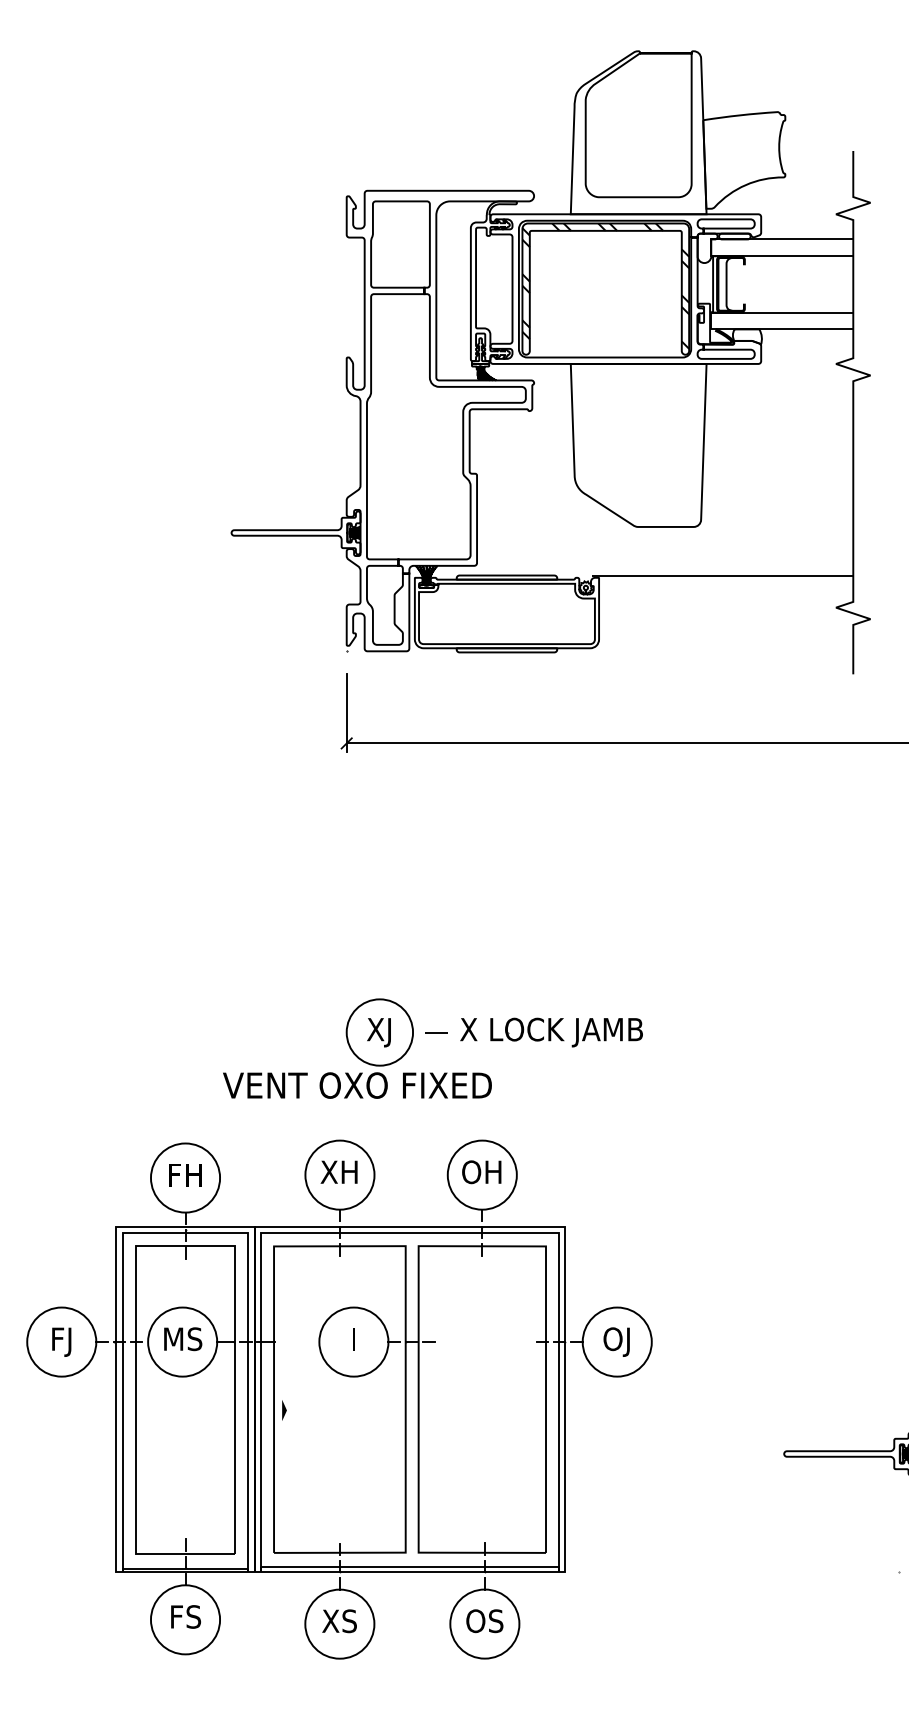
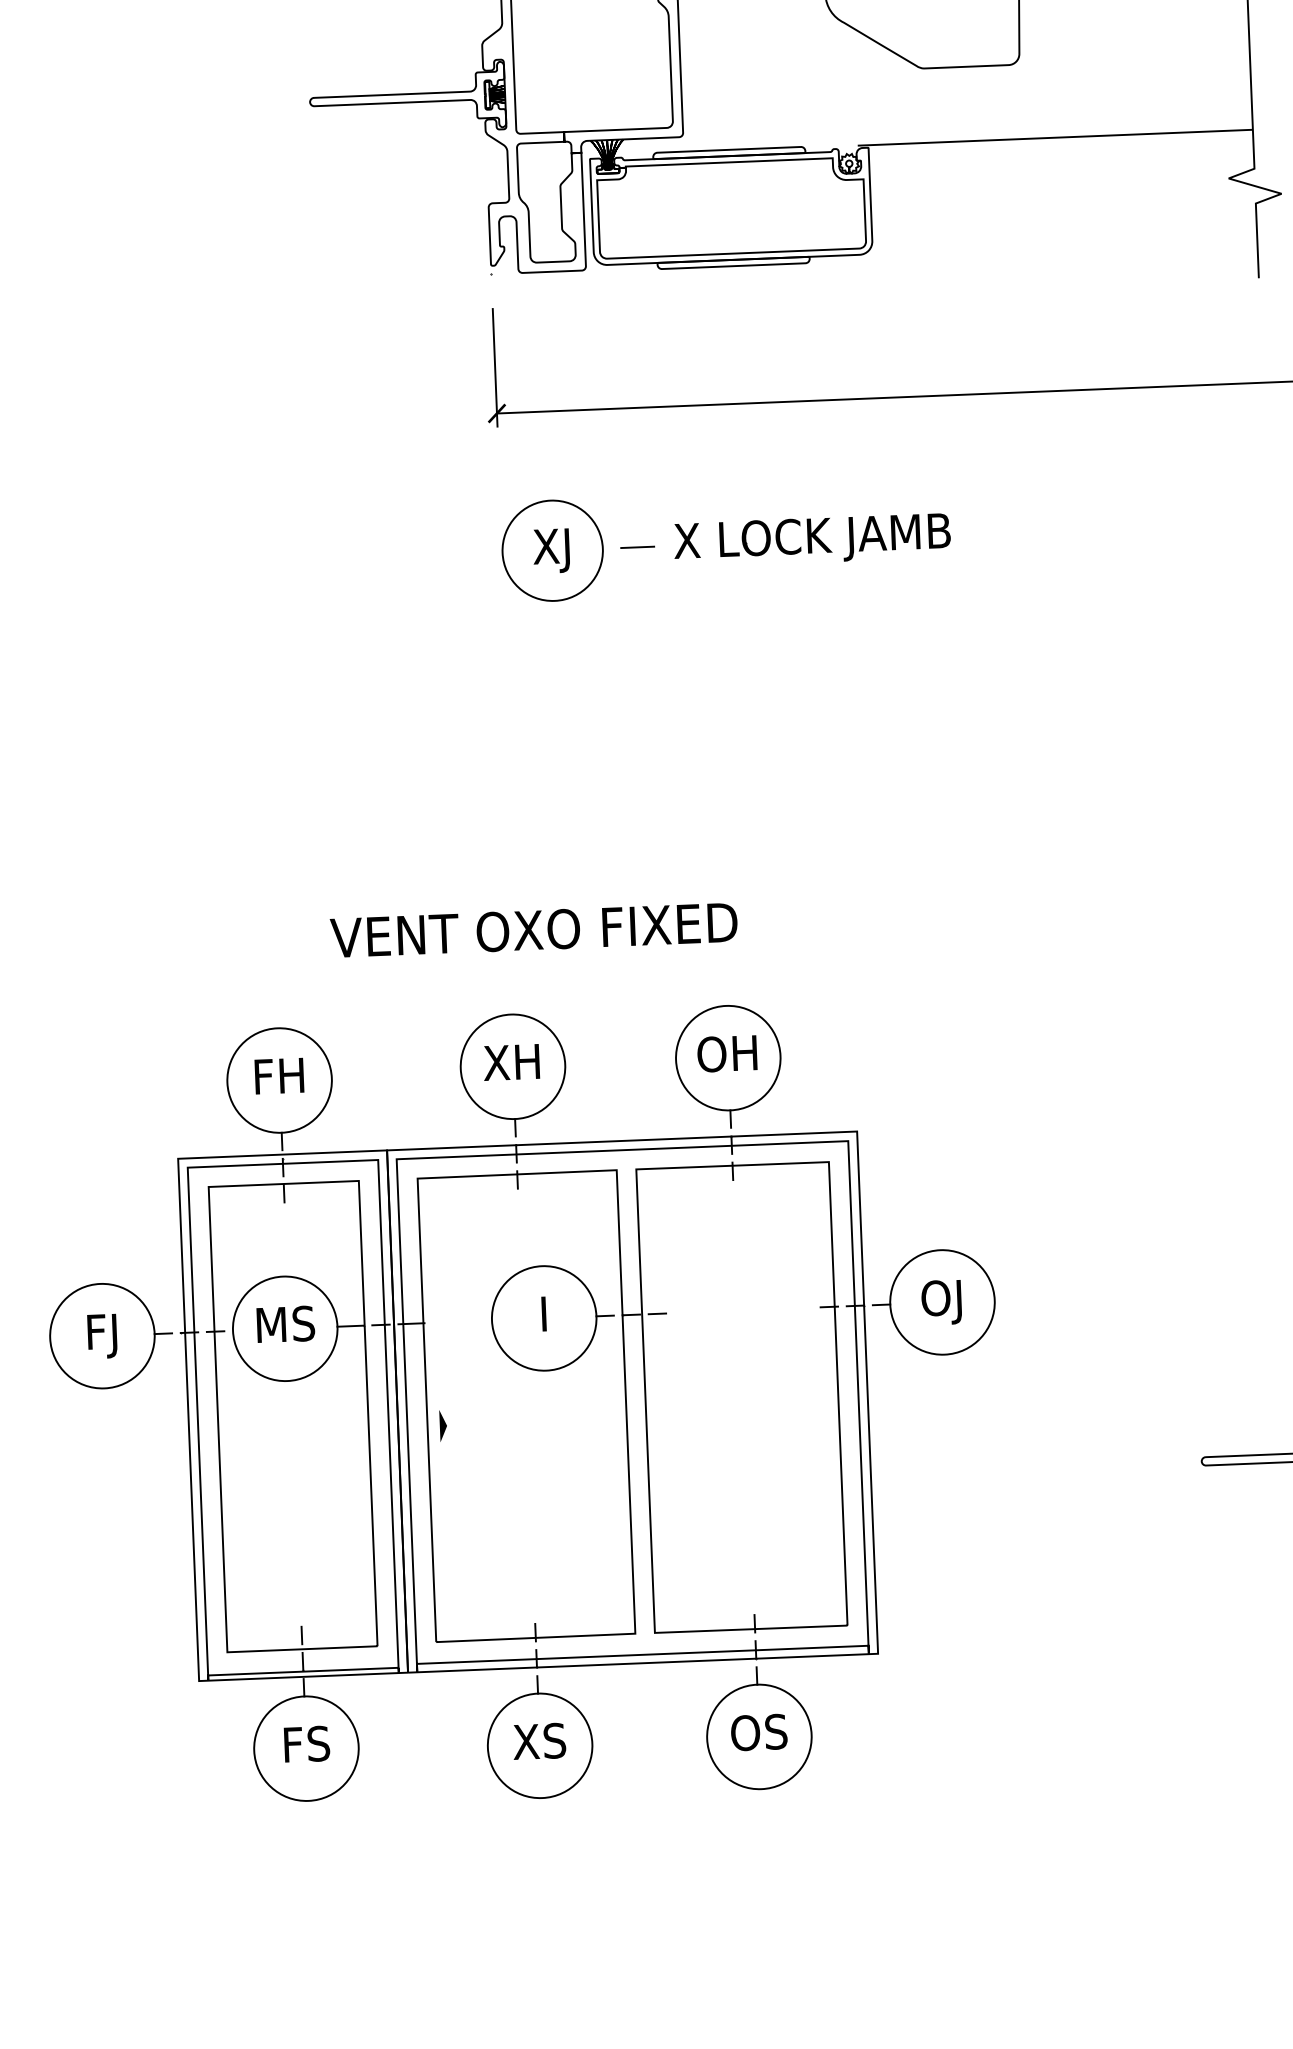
part: (493, 1032) -> (724, 543), moved

